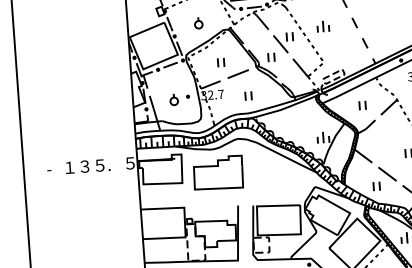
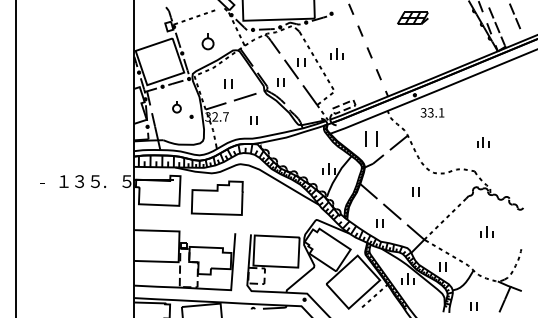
part: (198, 23) -> (207, 41), size x1.4
part: (173, 100) -> (176, 107), moved
part: (362, 105) -> (371, 138), size x1.6

